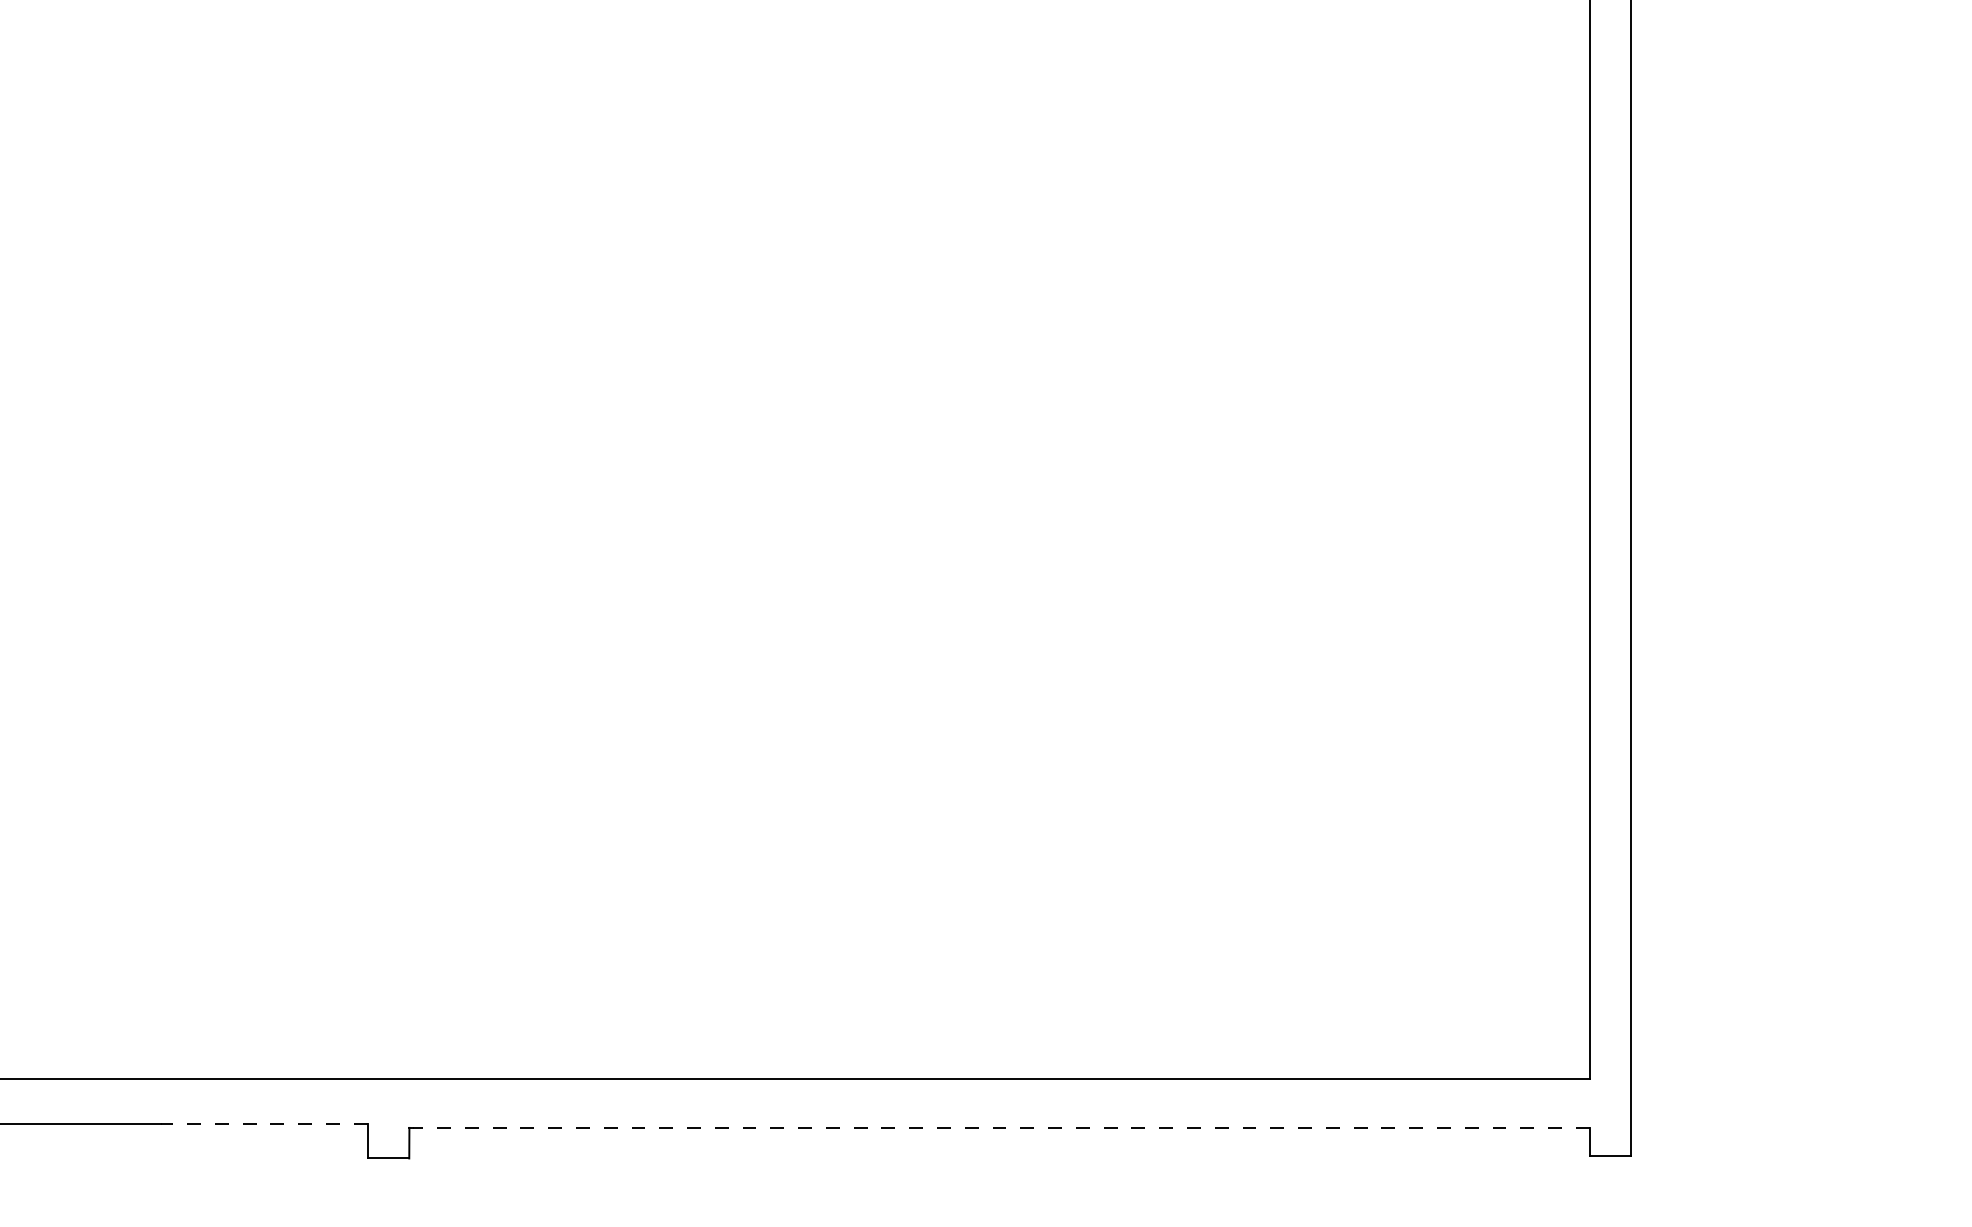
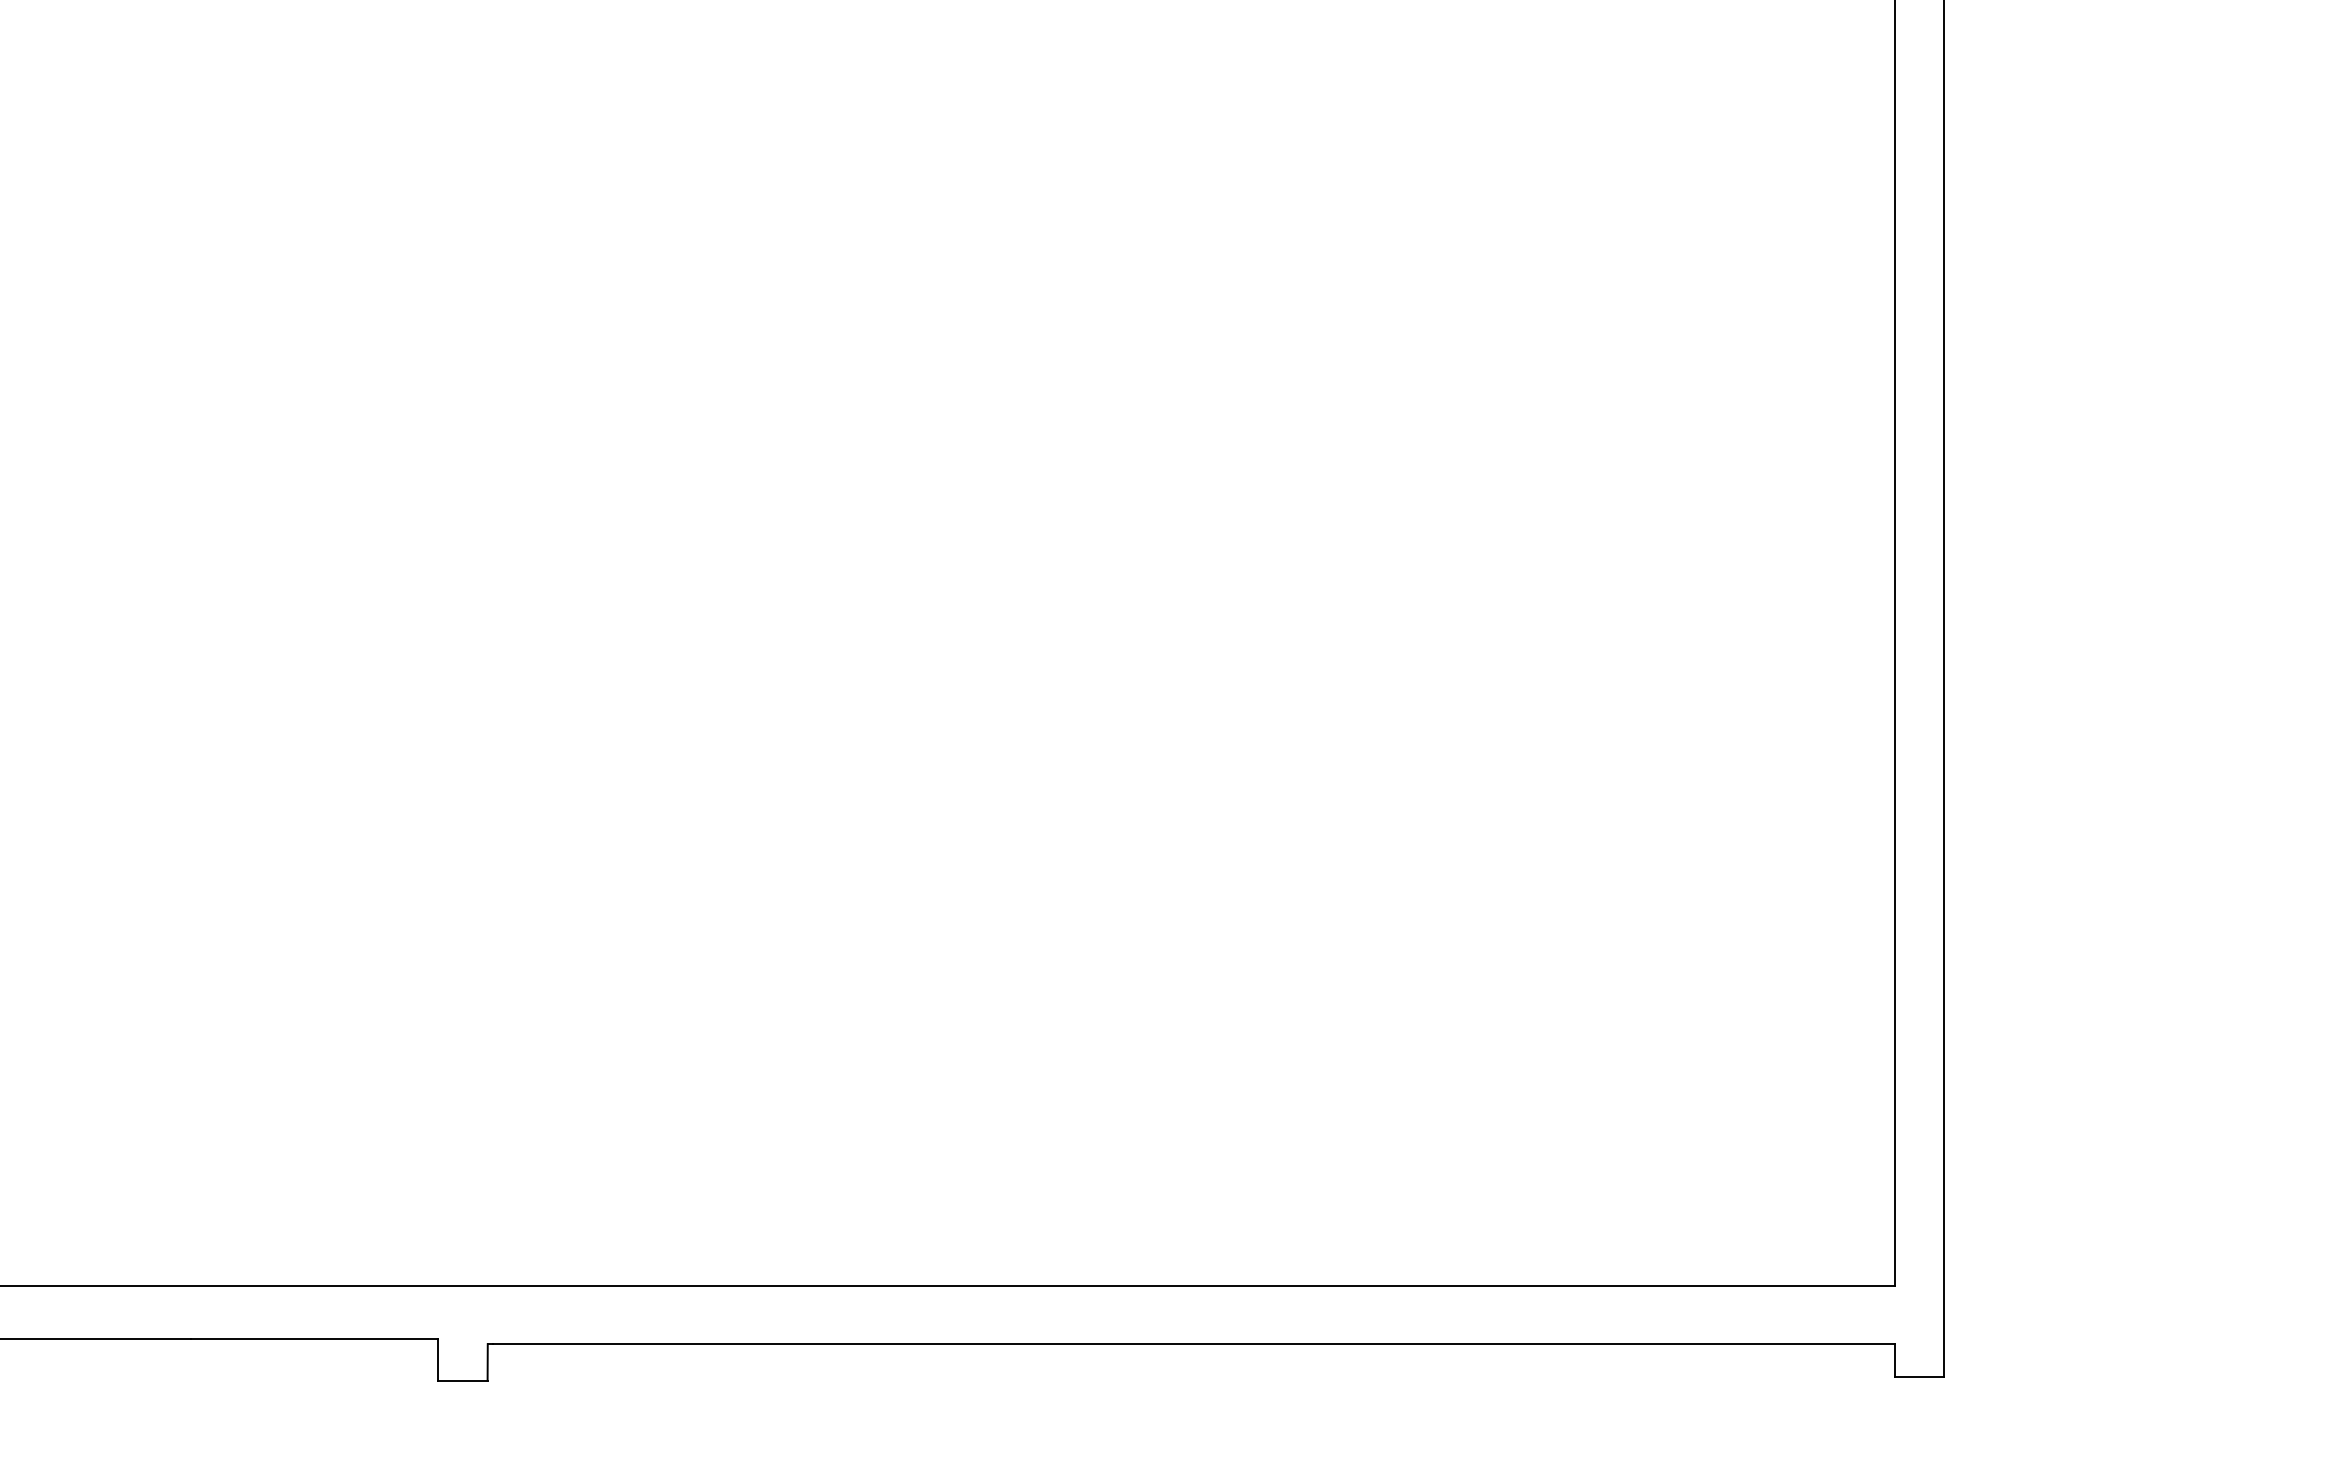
line: (264, 1124) -> (314, 1339), dashed -> solid
line: (1001, 1128) -> (1193, 1344), dashed -> solid

